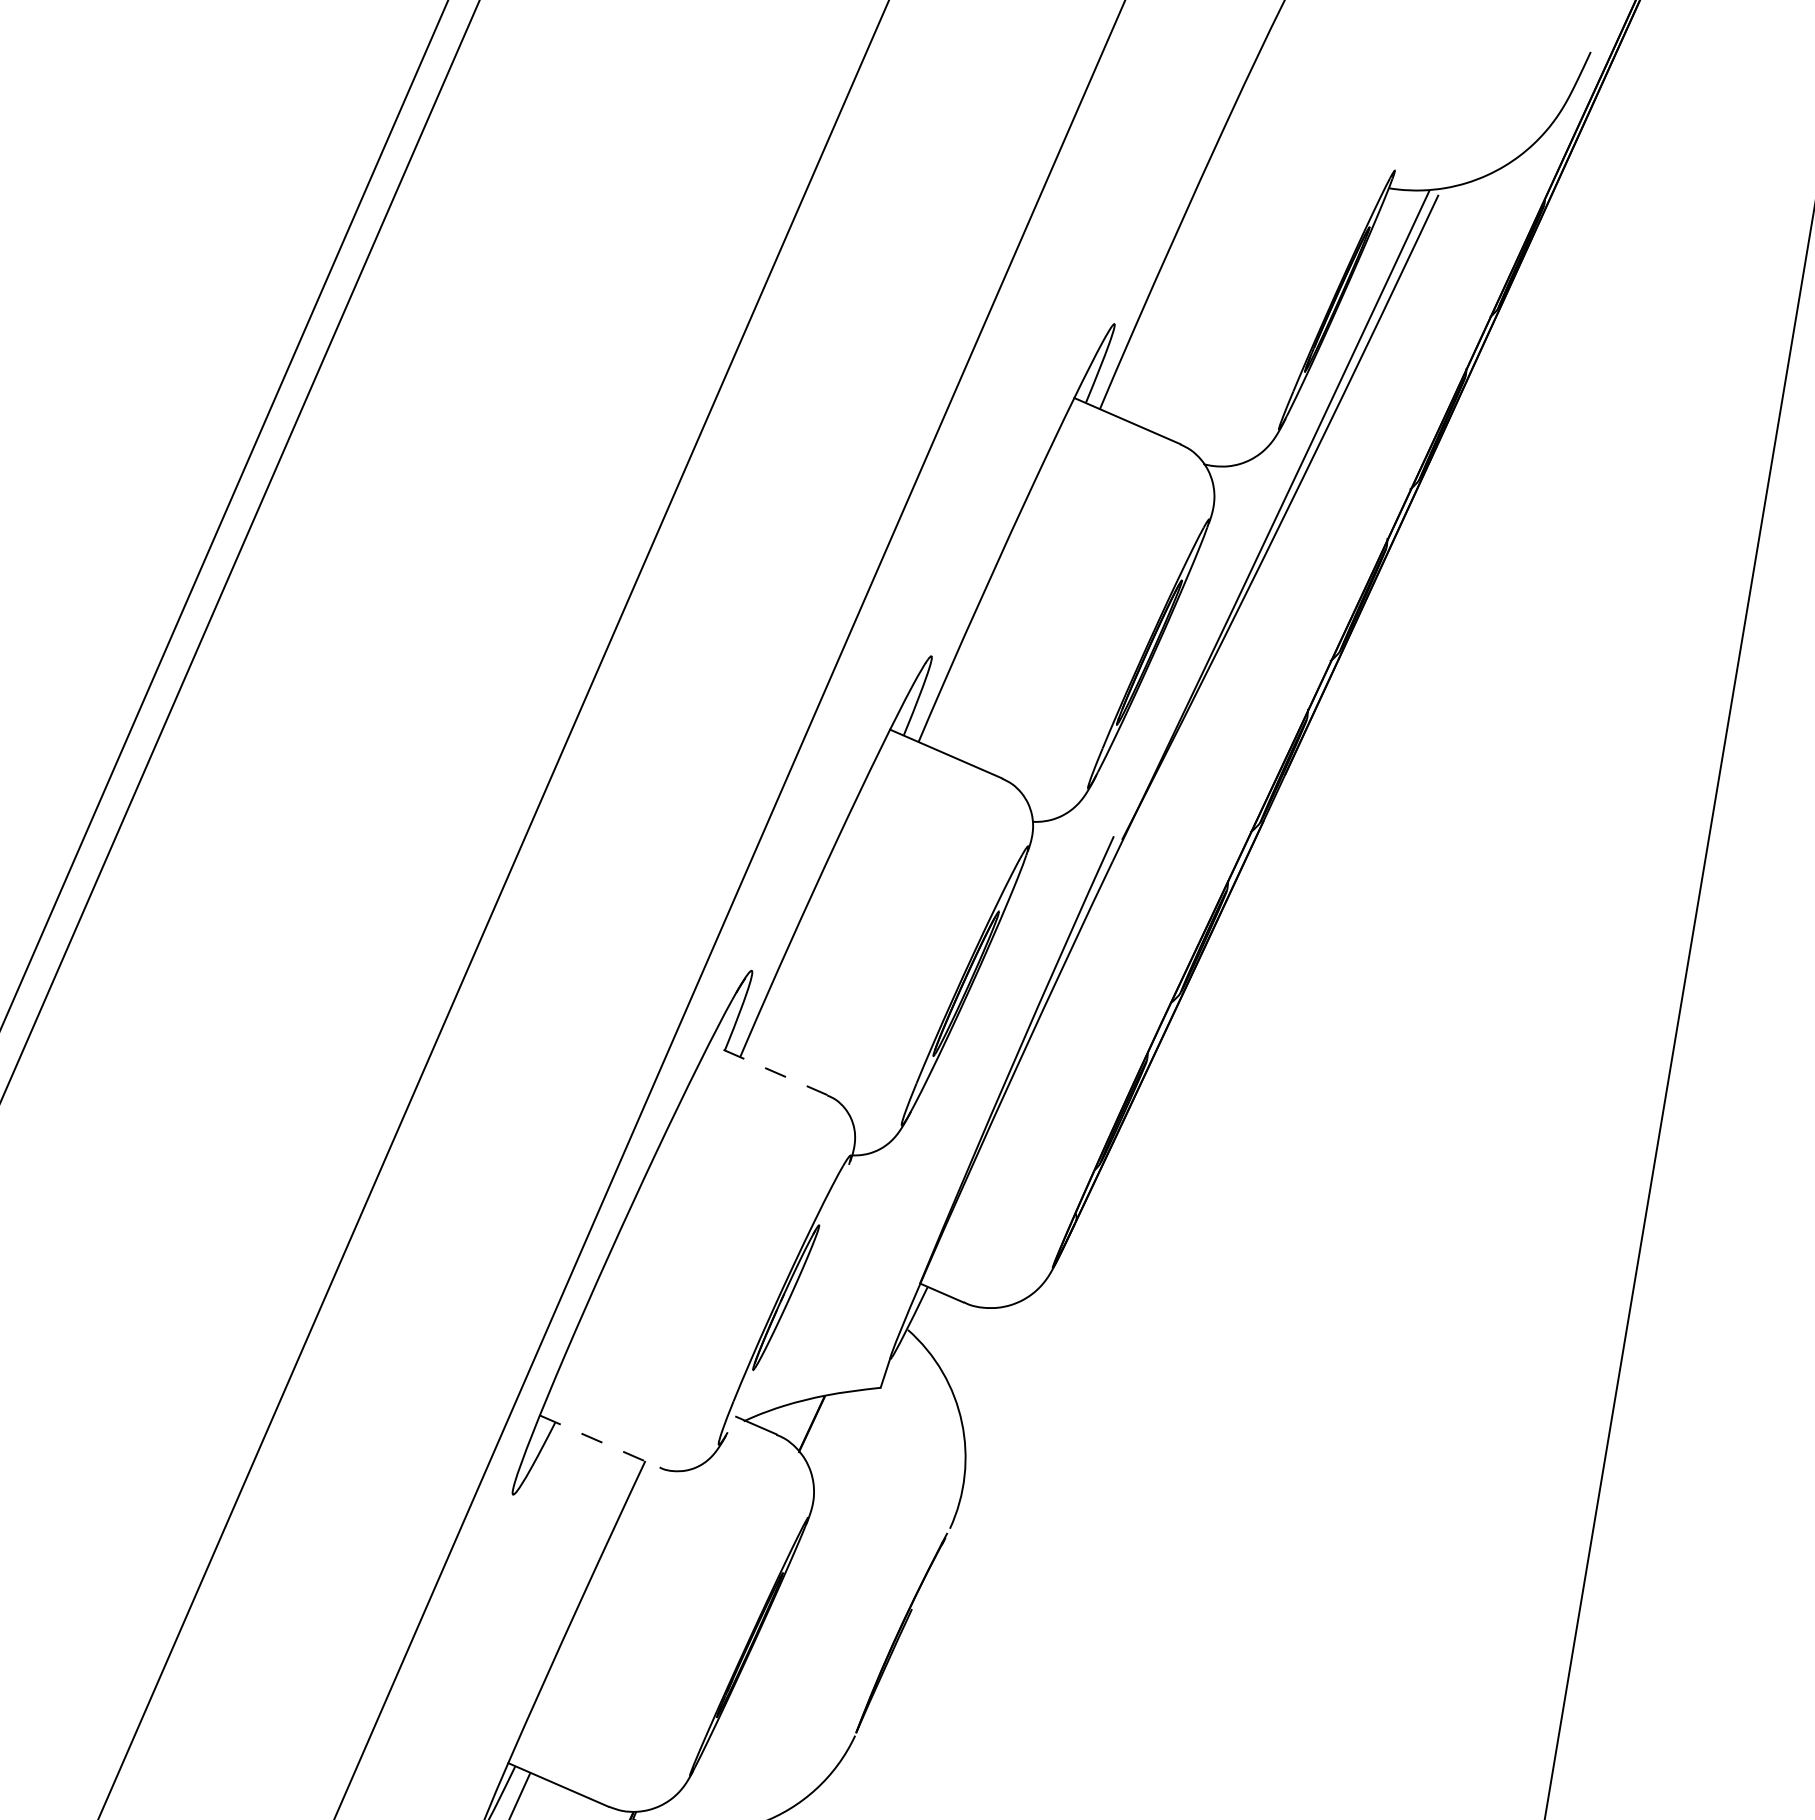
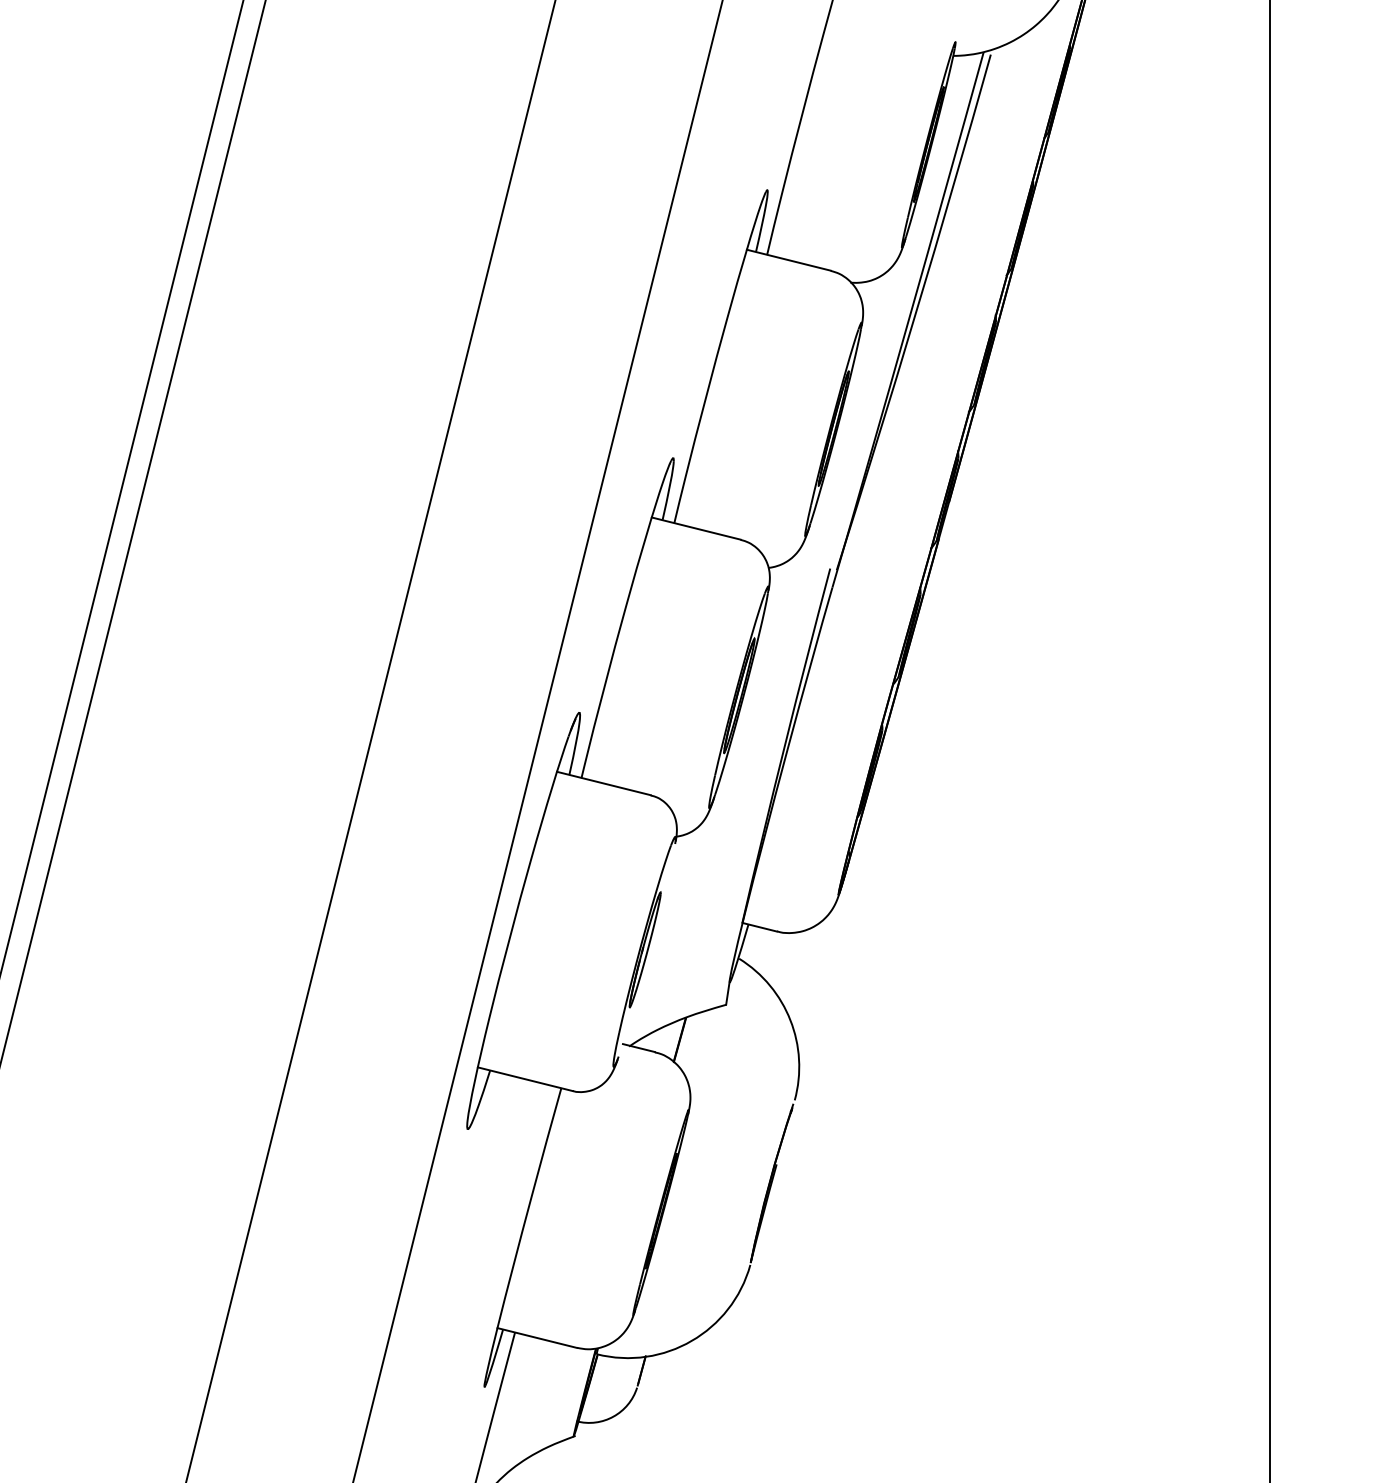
line: (767, 1069) -> (603, 783), dashed -> solid
line: (599, 1441) -> (525, 1079), dashed -> solid

